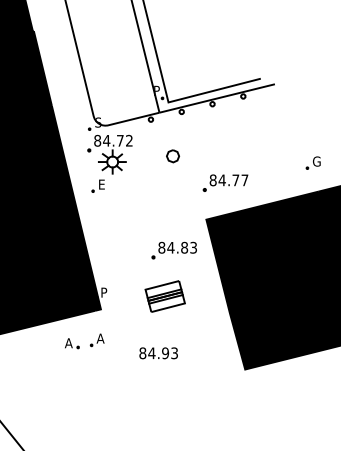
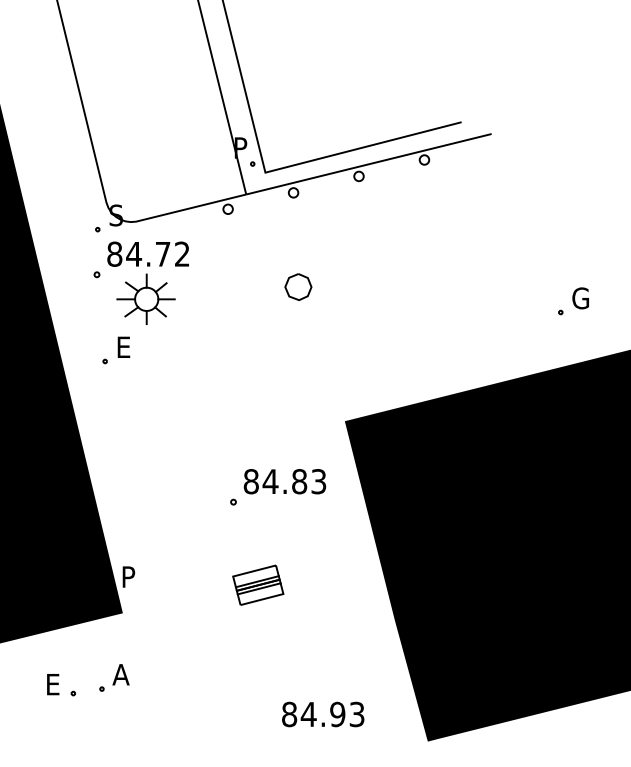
part: (173, 156) -> (299, 287), moved
part: (225, 182) -> (386, 342), removed
part: (164, 296) -> (256, 585), size x0.6
text: (68, 343) -> (52, 685), A -> E
text: (158, 353) -> (322, 714), moved

